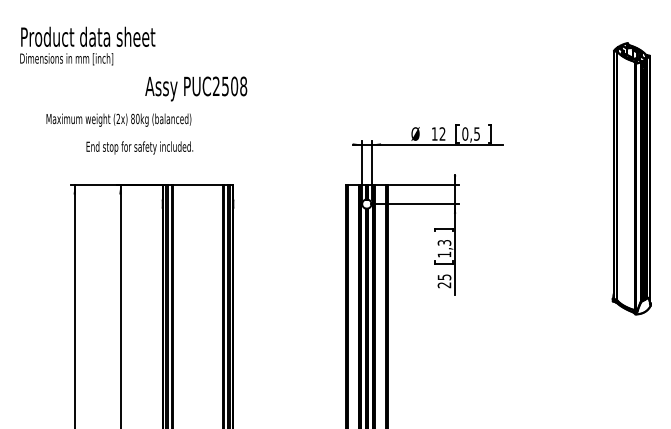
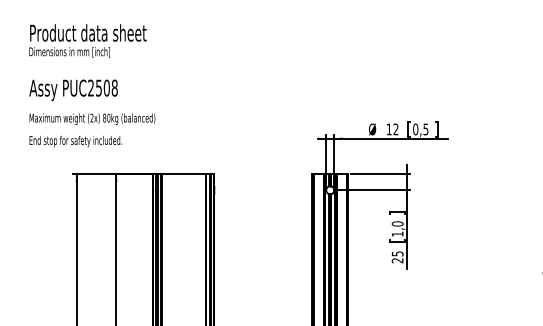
text: (87, 45) -> (87, 40), moved
text: (196, 88) -> (73, 89), moved
text: (118, 119) -> (92, 118), moved
text: (139, 147) -> (75, 141), moved
text: (444, 242) -> (397, 223), 1,3 -> 1,0

